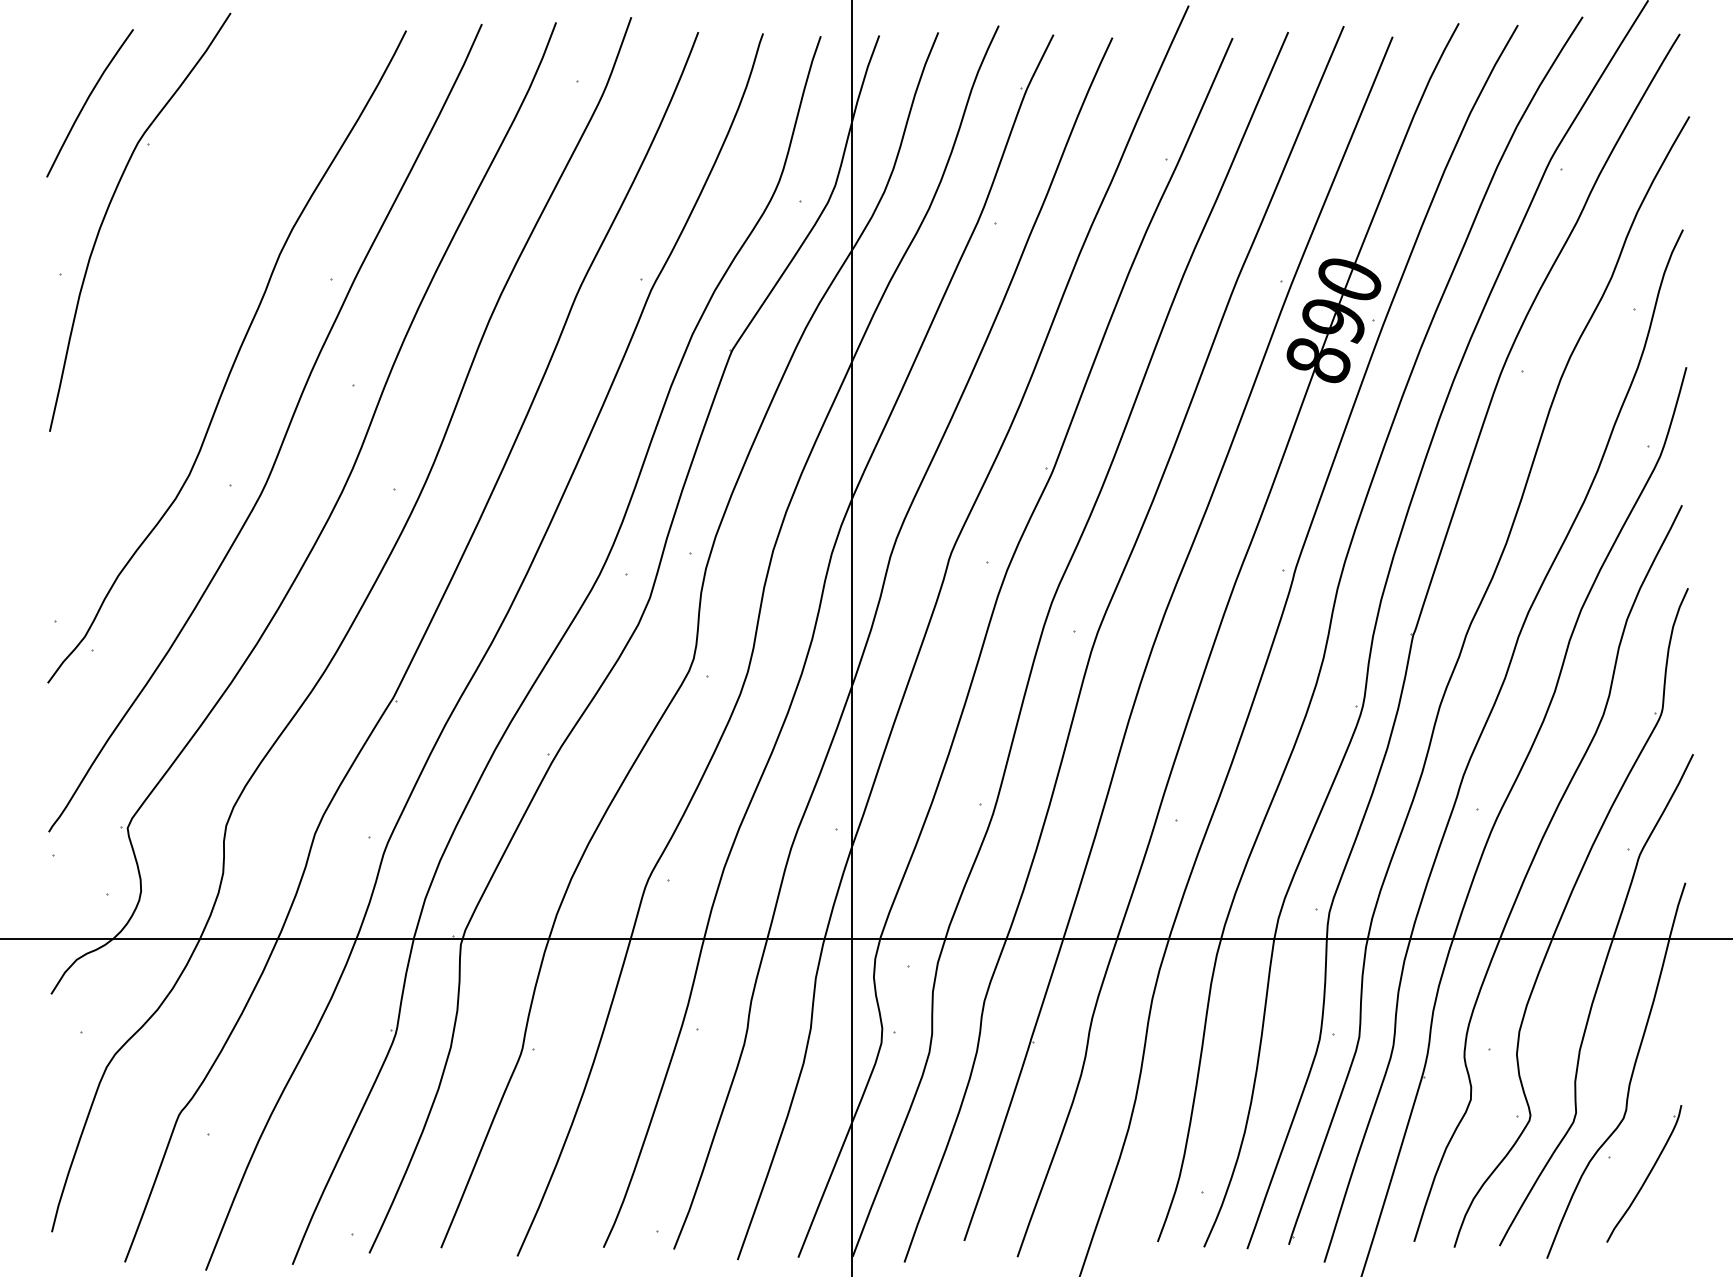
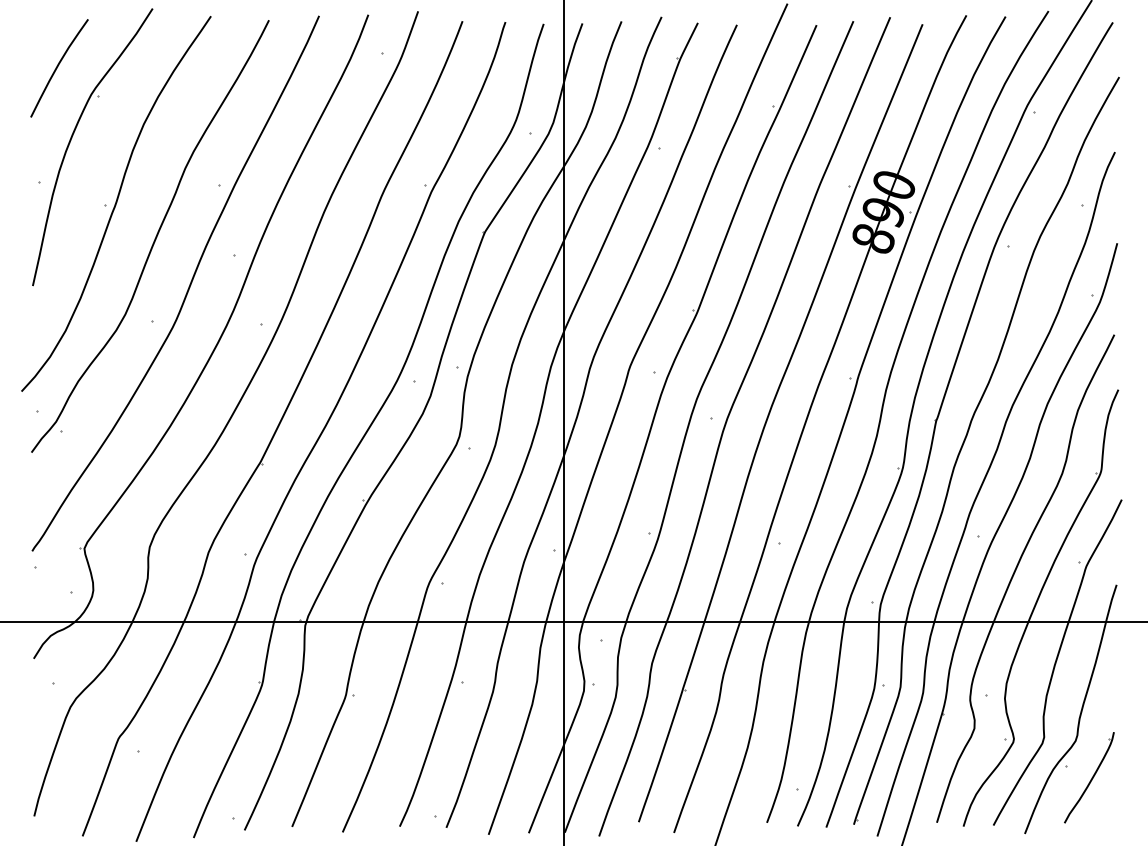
part: (176, 307) -> (116, 203), added

